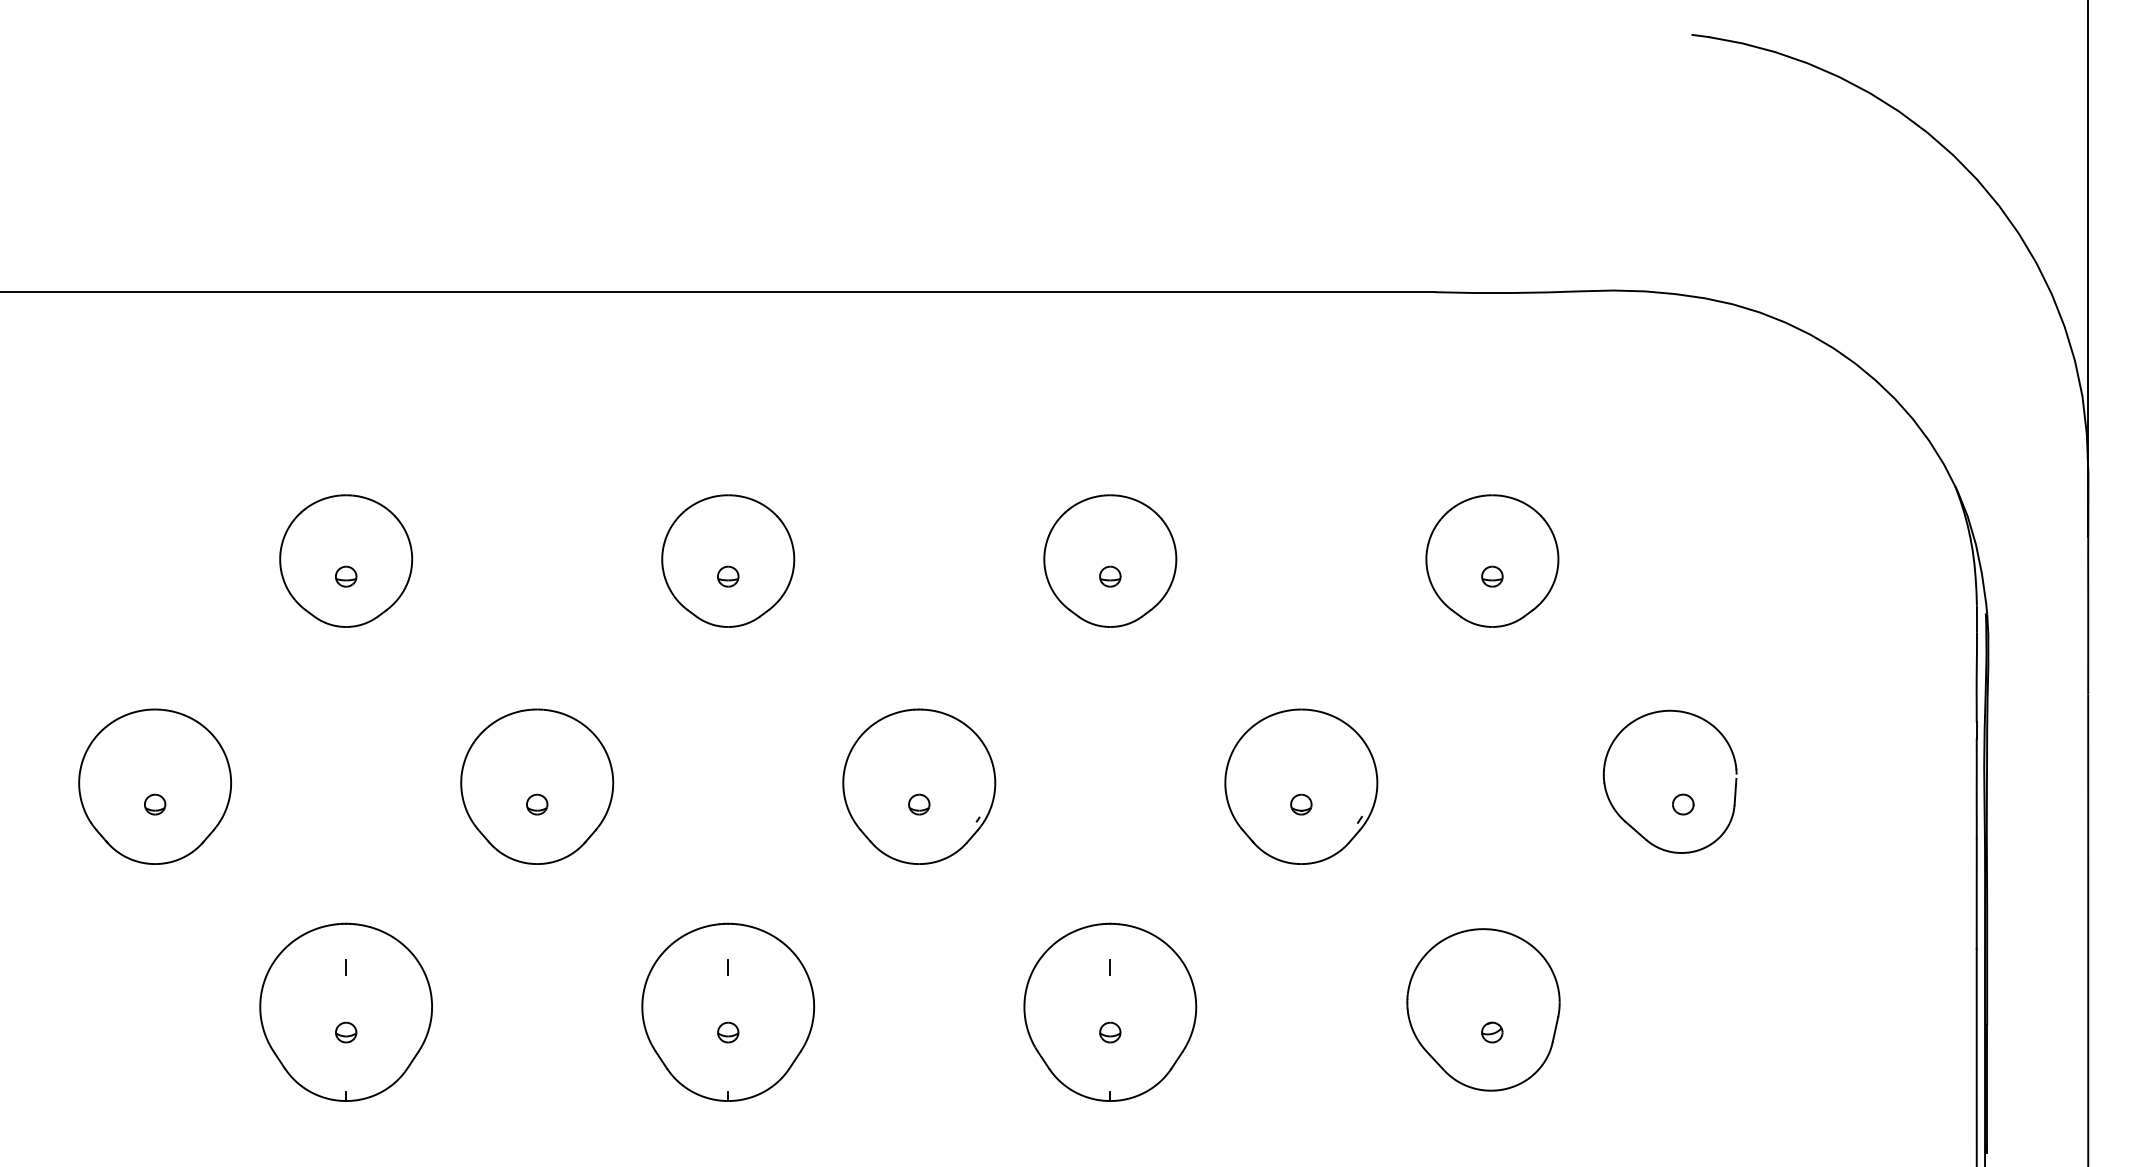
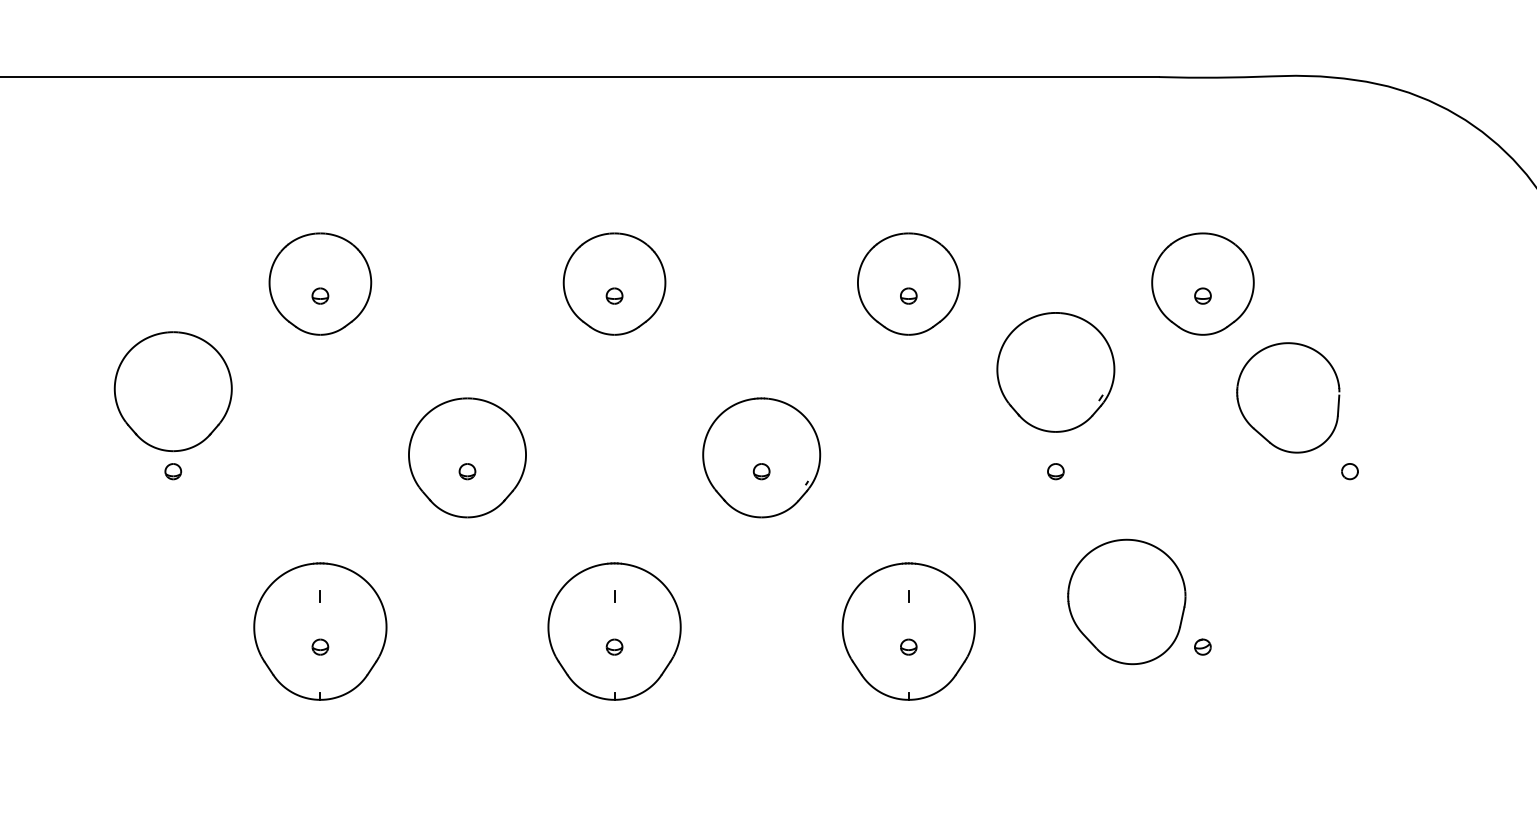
part: (155, 786) -> (173, 391), moved
part: (1301, 786) -> (1055, 372), moved
part: (1630, 824) -> (1257, 430), moved
part: (1483, 1009) -> (1126, 601), moved

